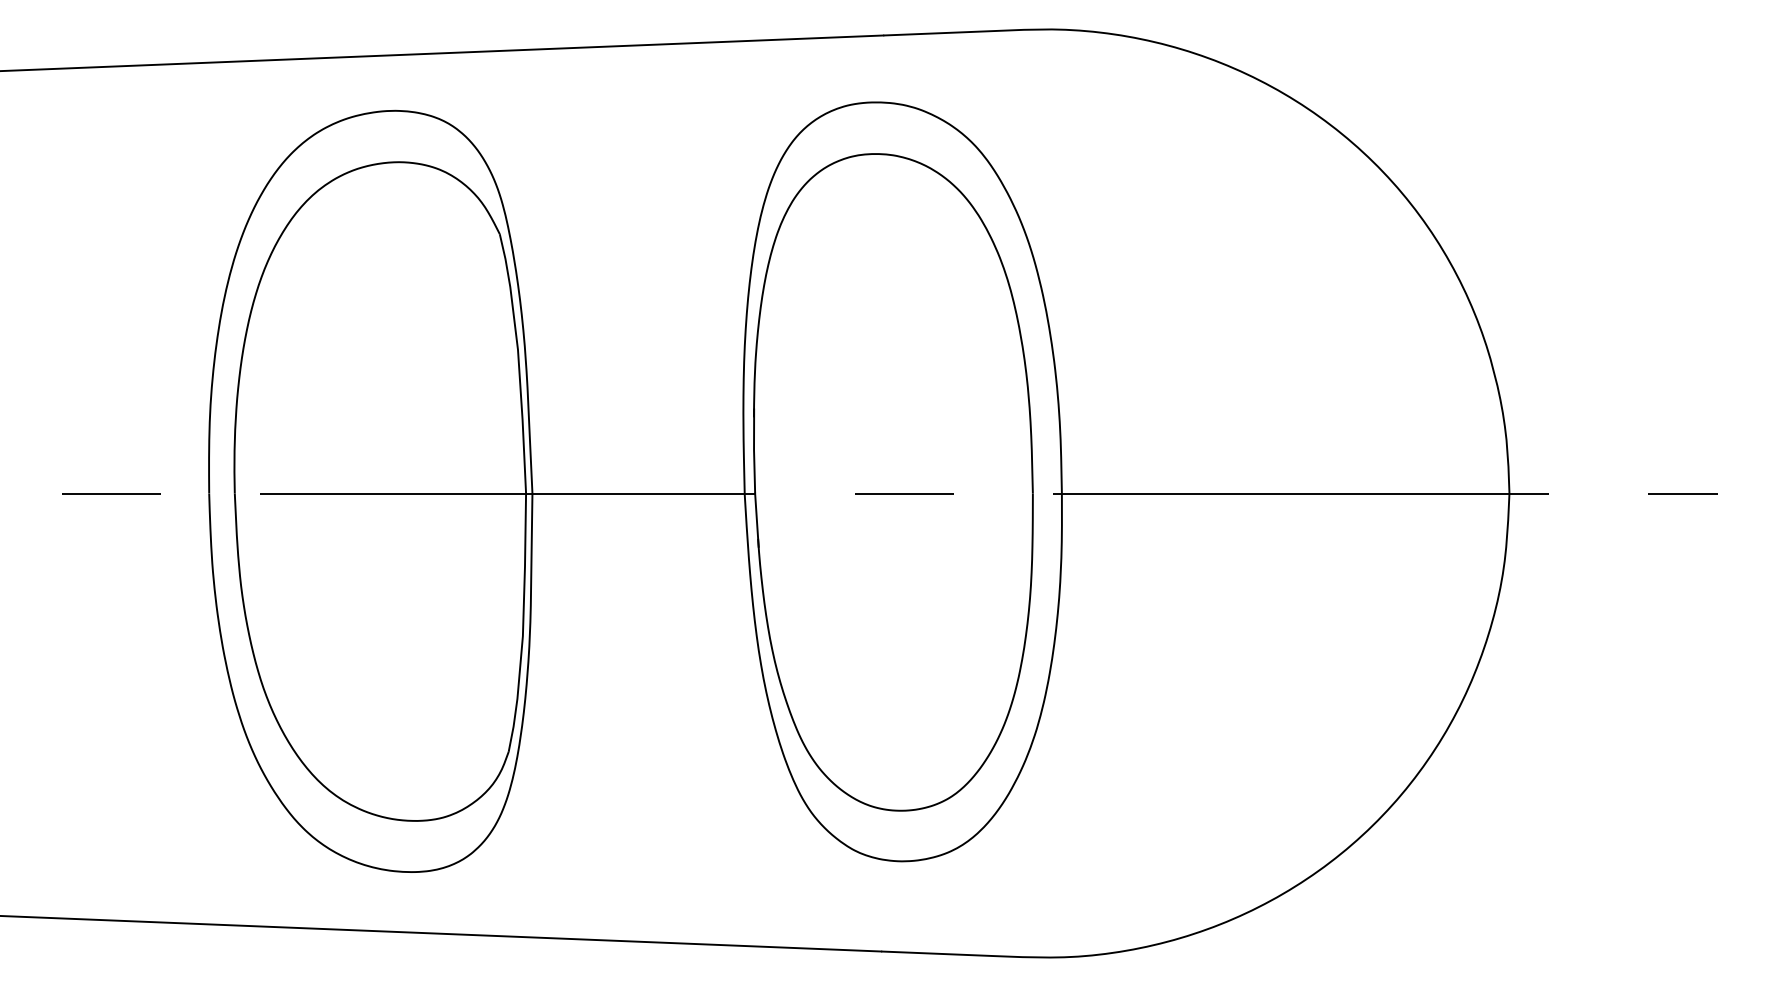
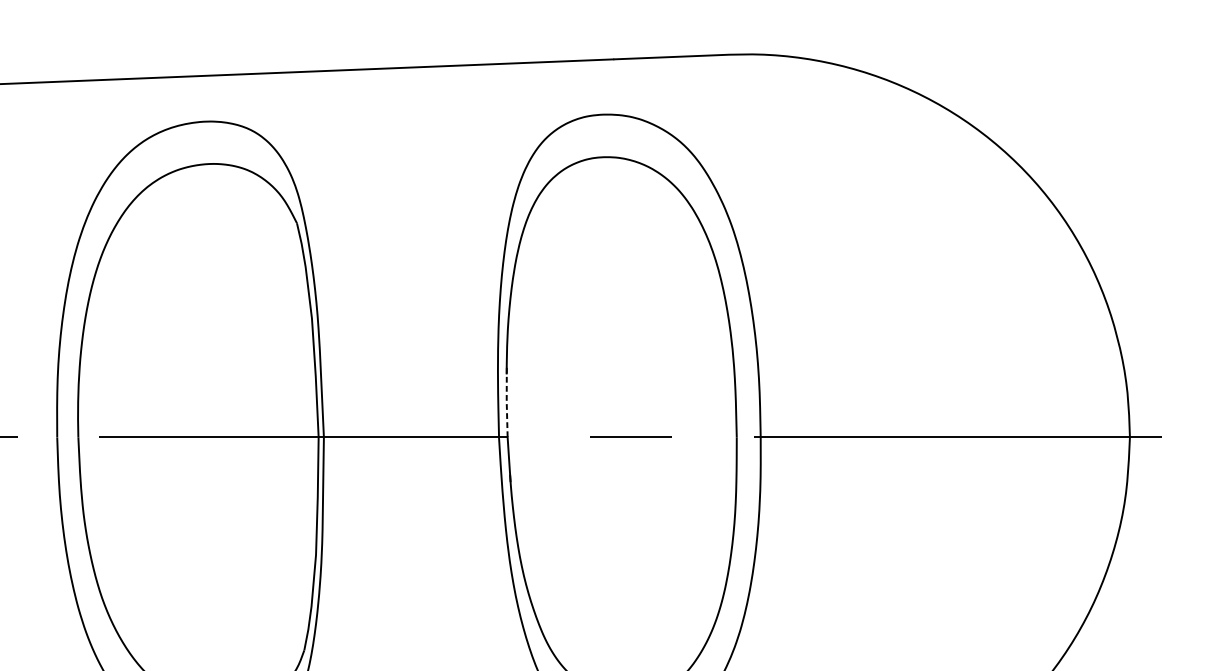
line: (754, 450) -> (507, 401), solid -> dashed

